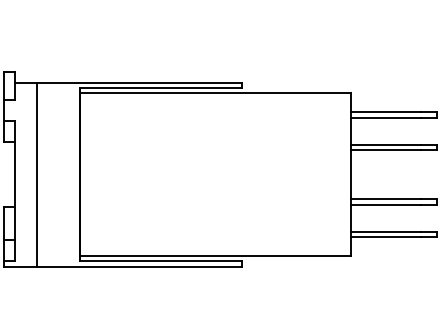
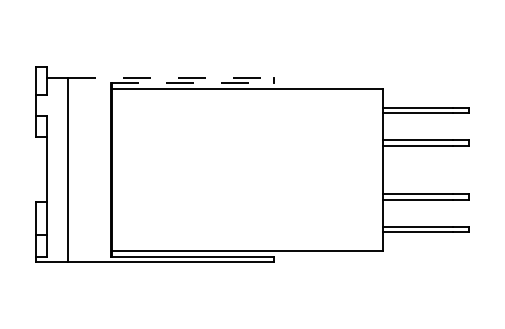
line: (139, 82) -> (171, 77), solid -> dashed
line: (161, 88) -> (193, 83), solid -> dashed

